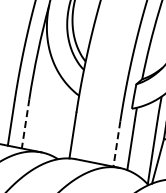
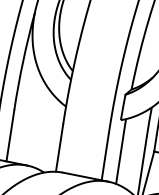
line: (25, 123) -> (10, 135), dashed -> solid
line: (116, 144) -> (104, 157), dashed -> solid

